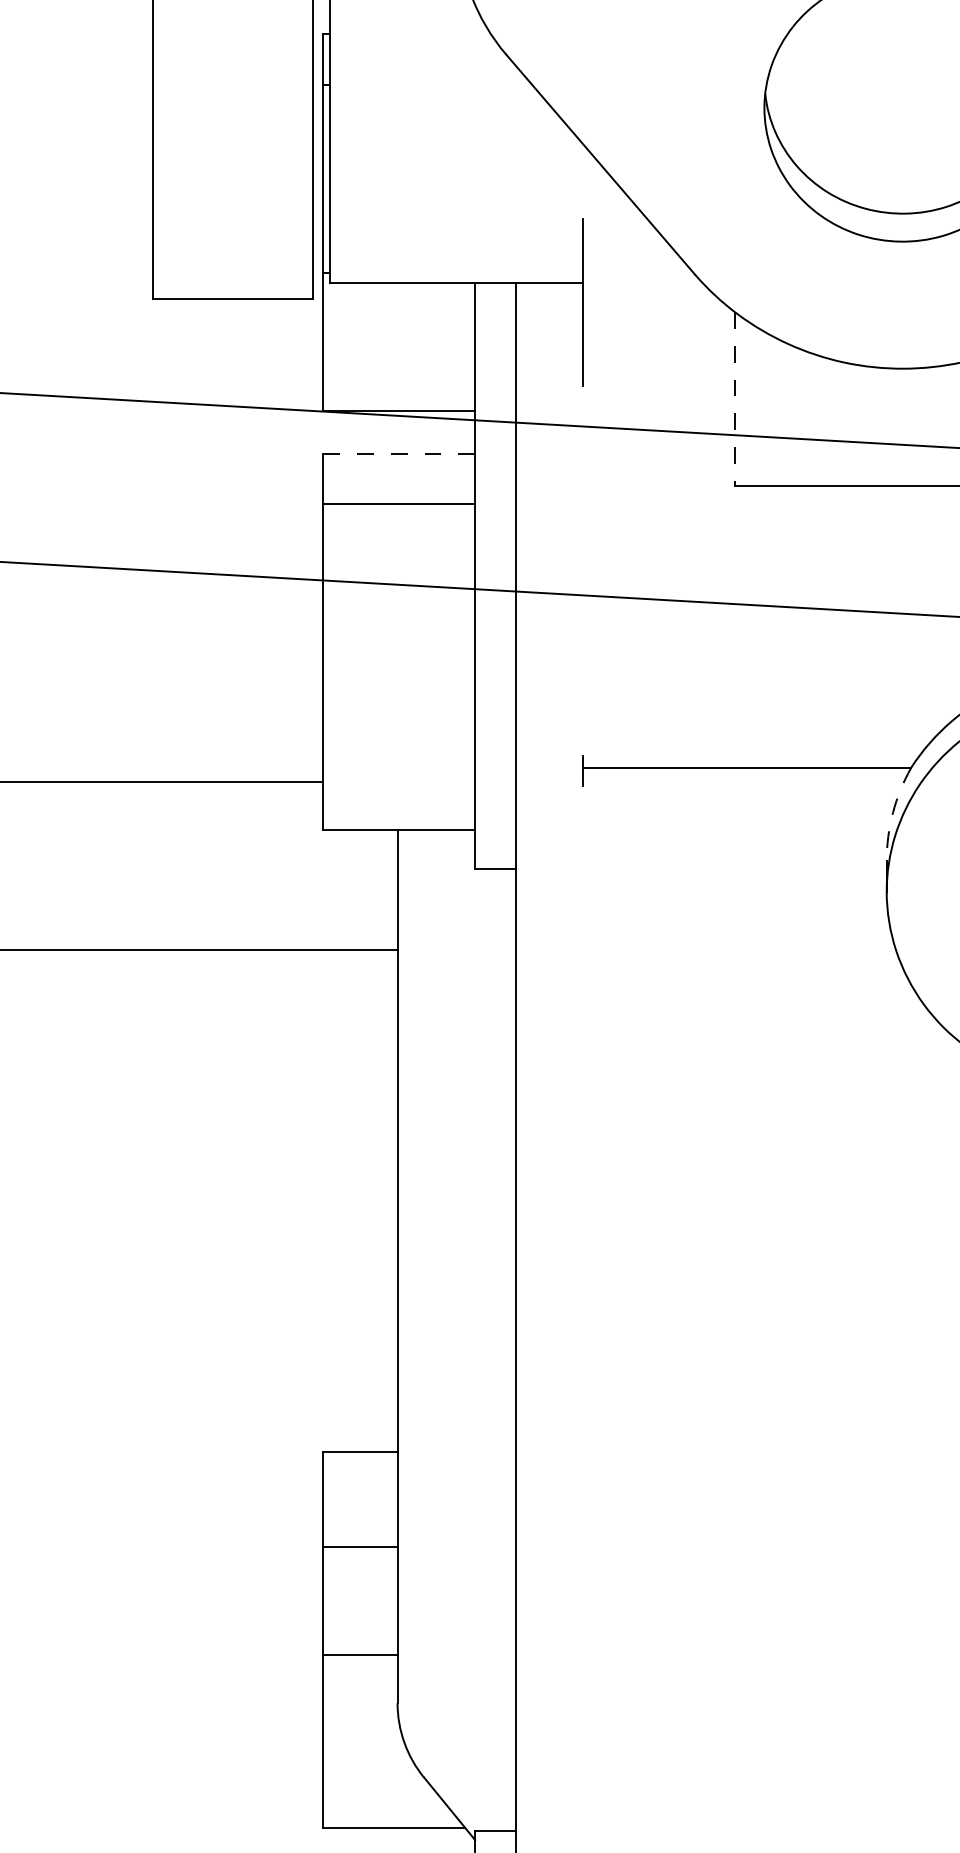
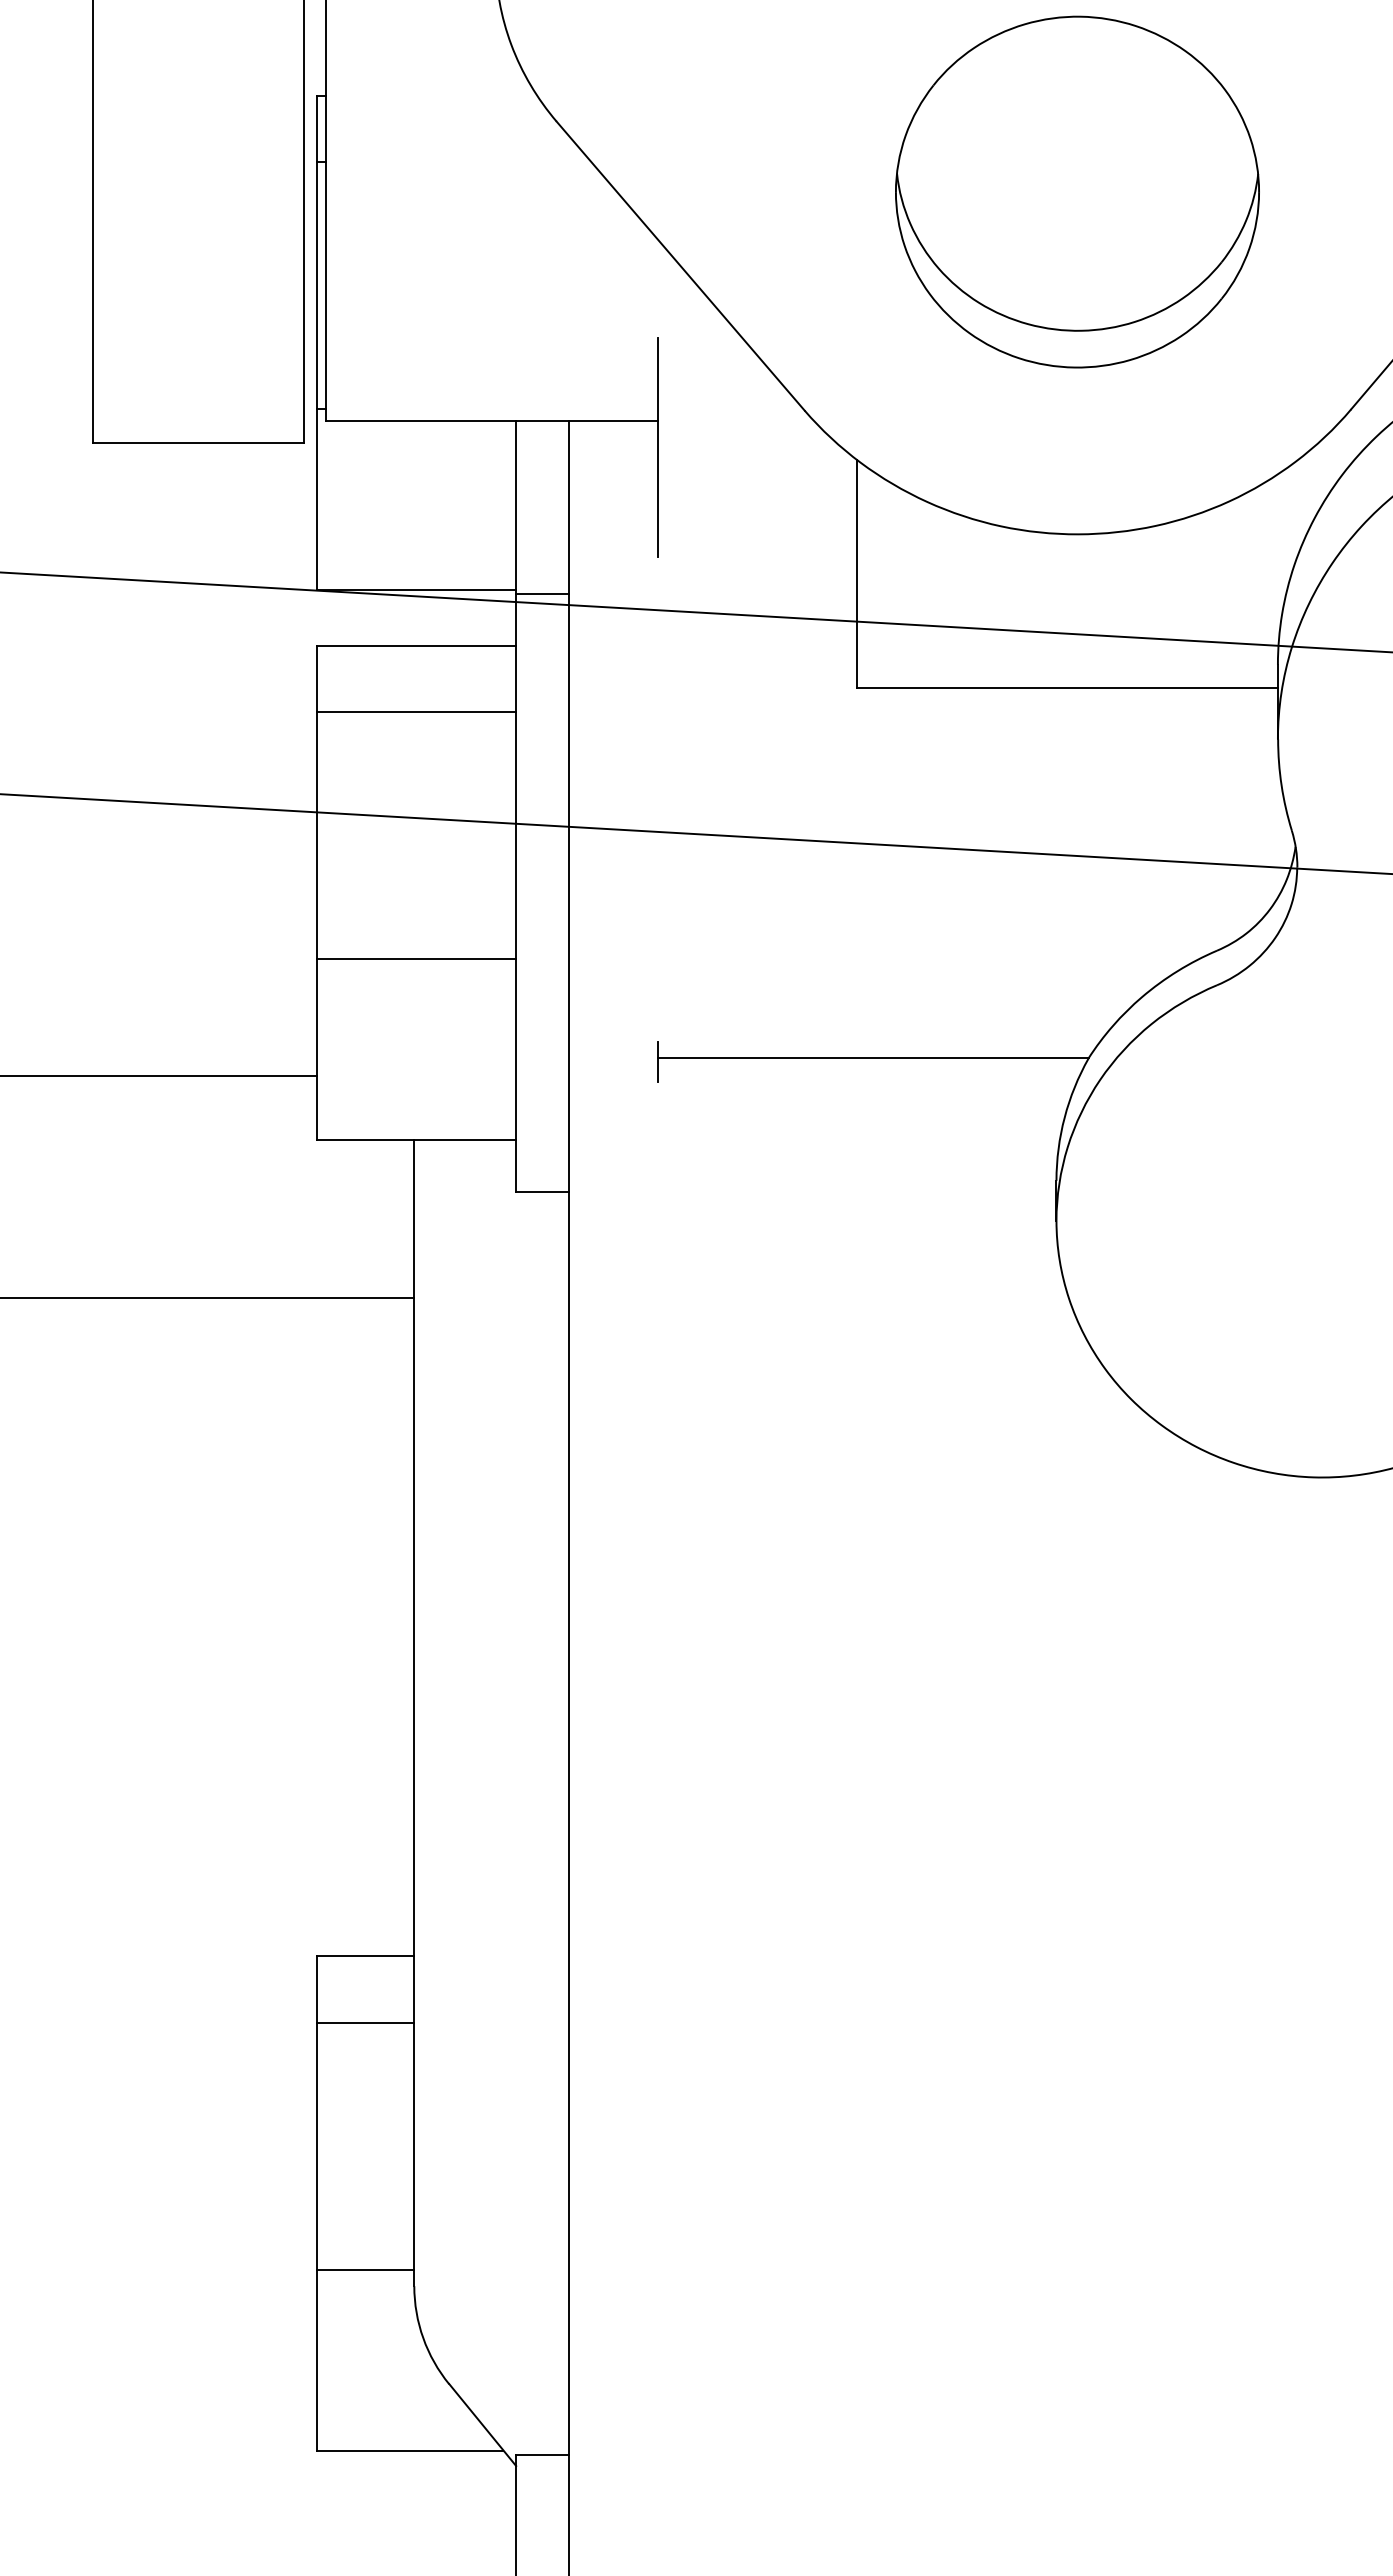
line: (735, 399) -> (857, 574), dashed -> solid
line: (495, 413) -> (542, 593), added
line: (399, 453) -> (416, 645), dashed -> solid
line: (399, 691) -> (416, 958), added
arc: (892, 812) -> (1064, 1117), dashed -> solid
line: (360, 1546) -> (365, 2022), moved
line: (360, 1654) -> (365, 2269), moved

